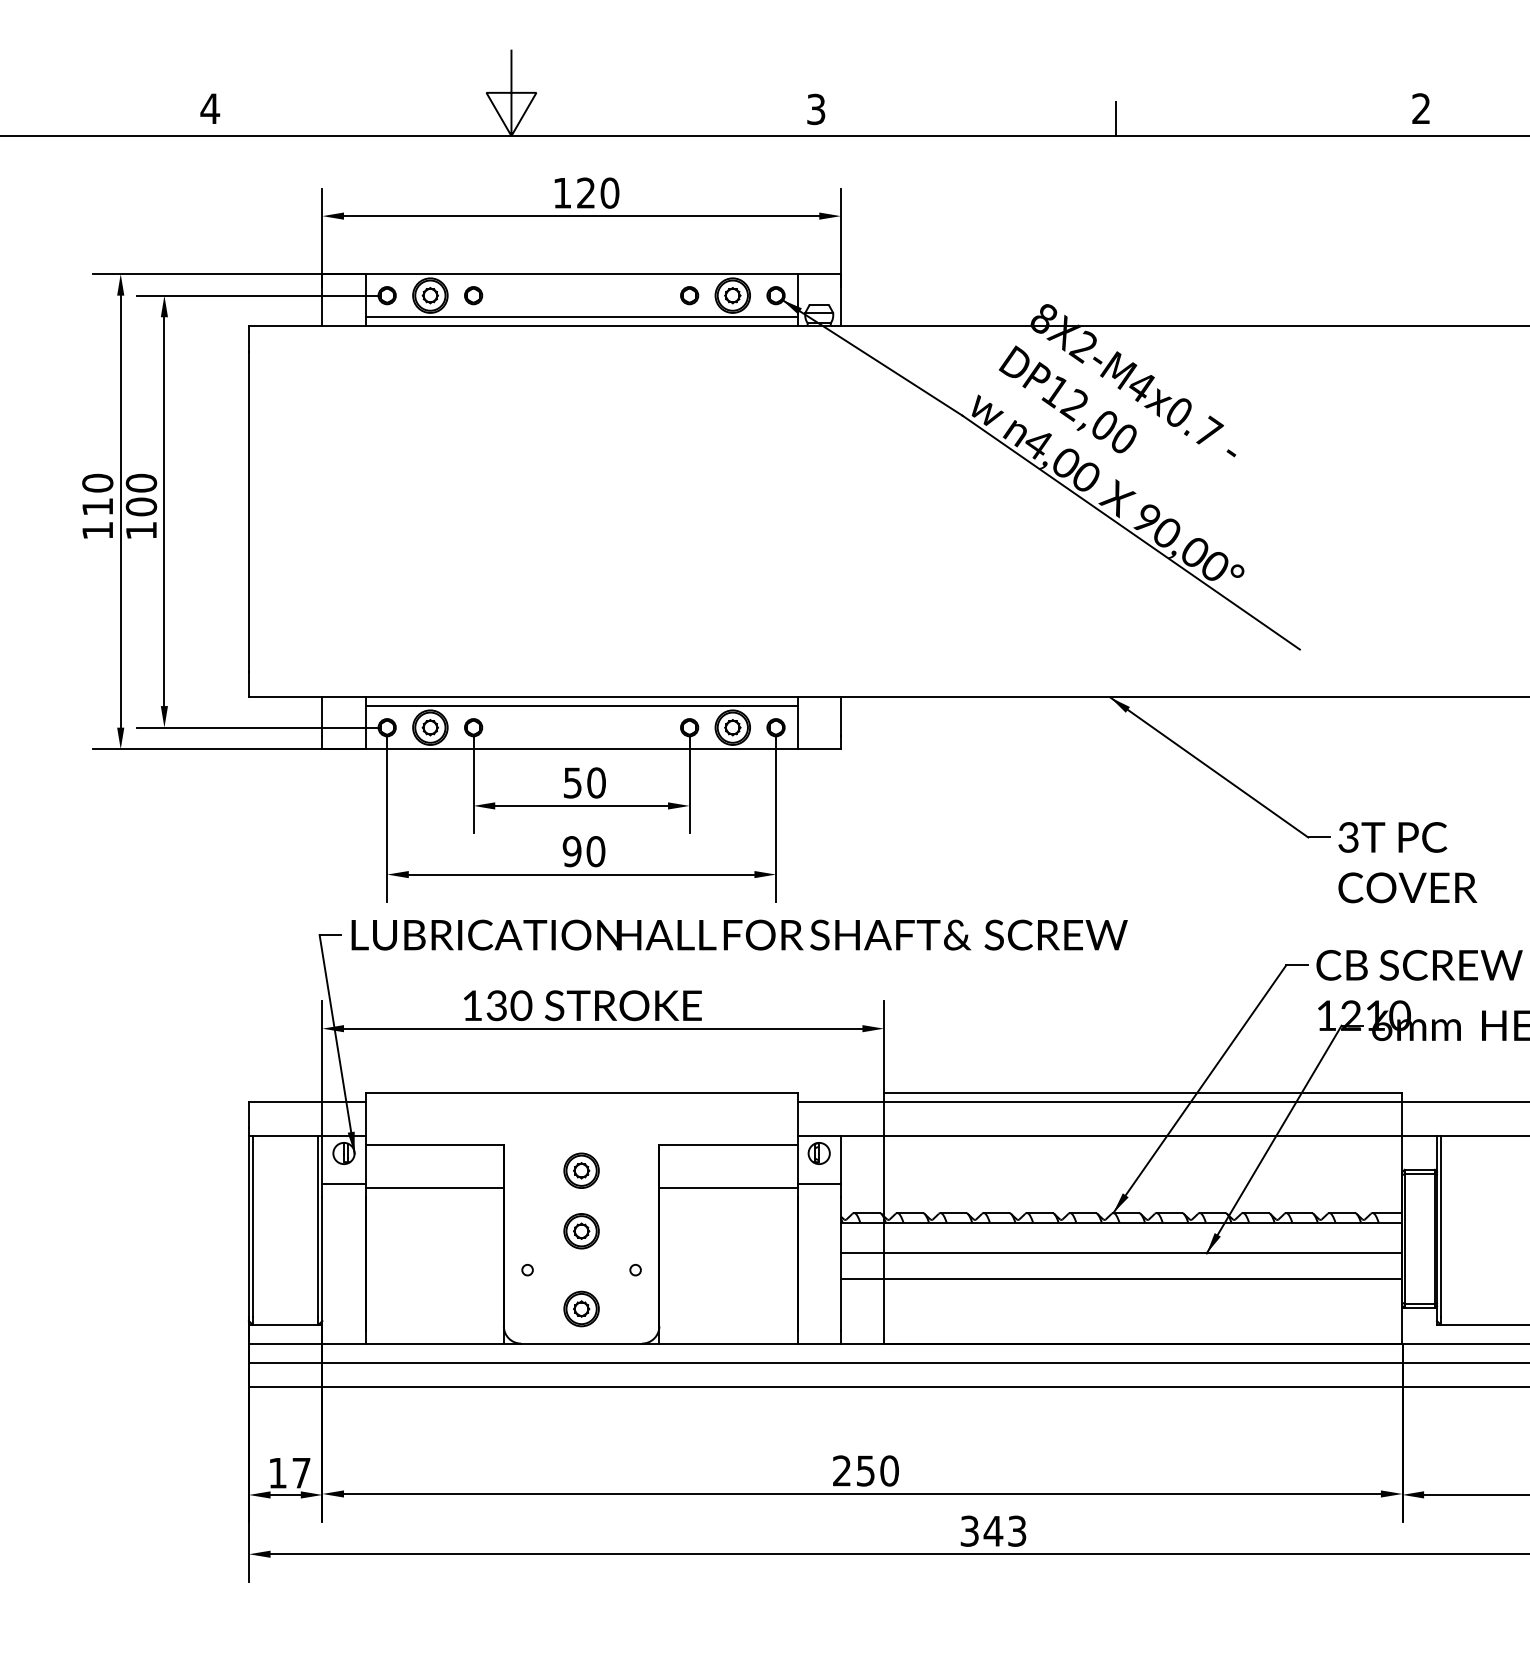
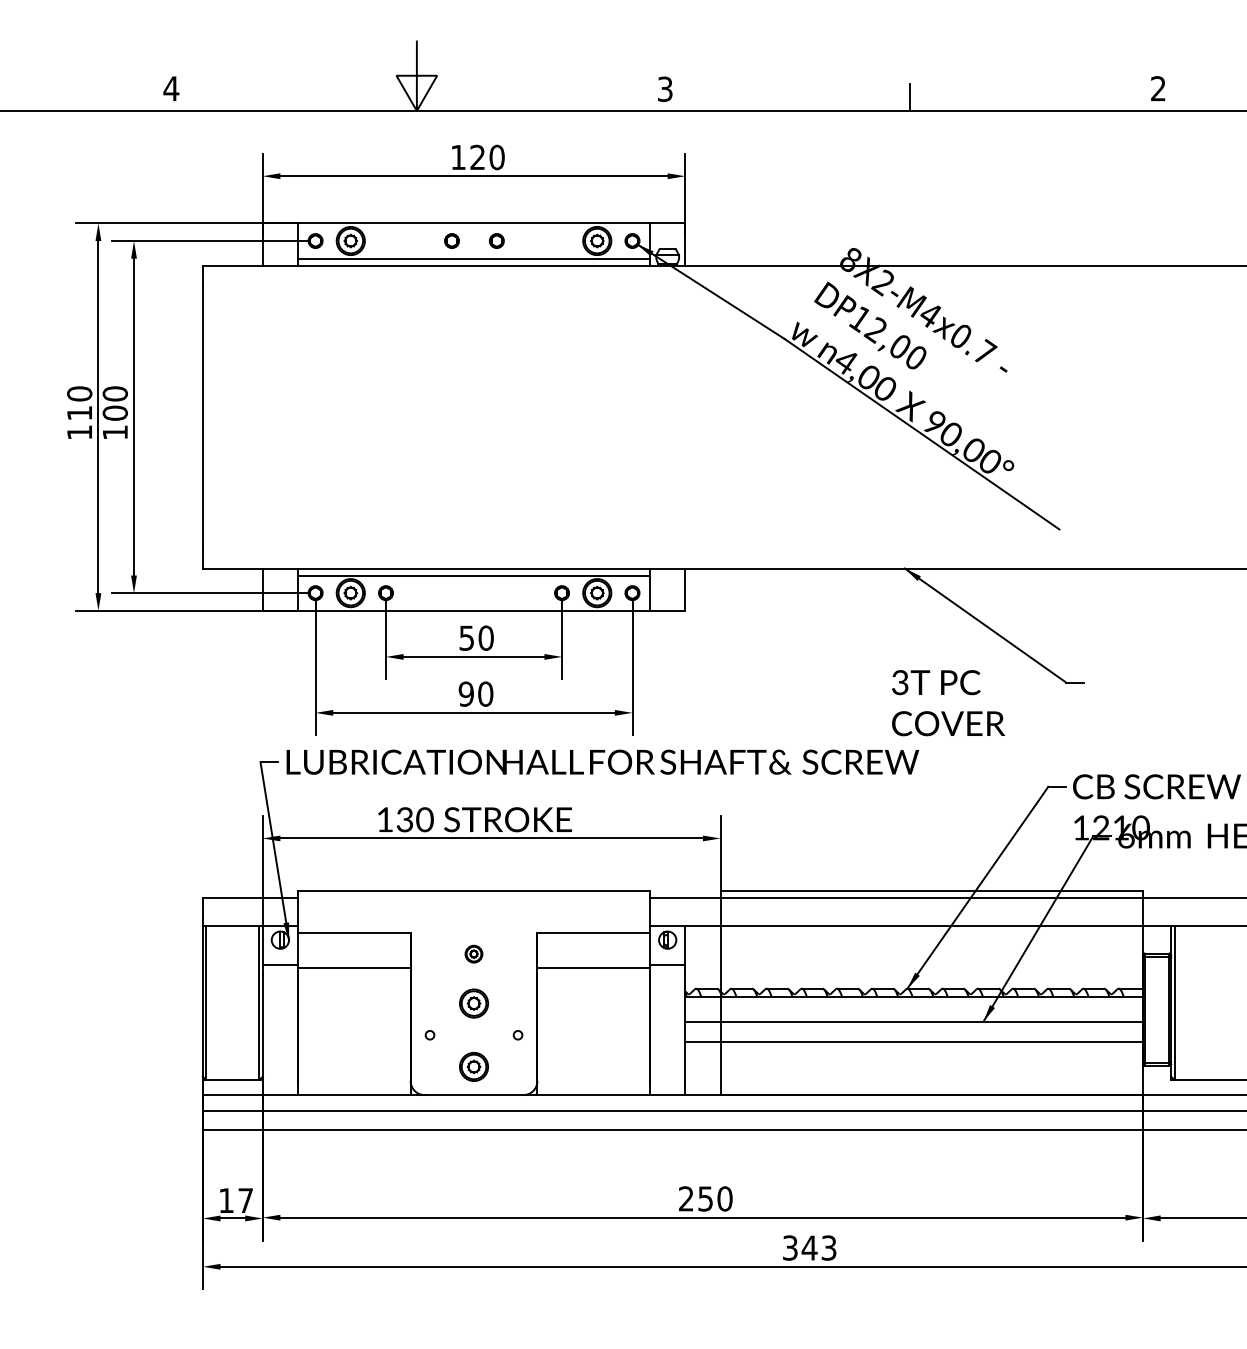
part: (473, 295) -> (451, 240), moved
part: (689, 295) -> (496, 240), moved
text: (1407, 862) -> (948, 703), moved
part: (581, 1170) -> (473, 954), size x0.6

